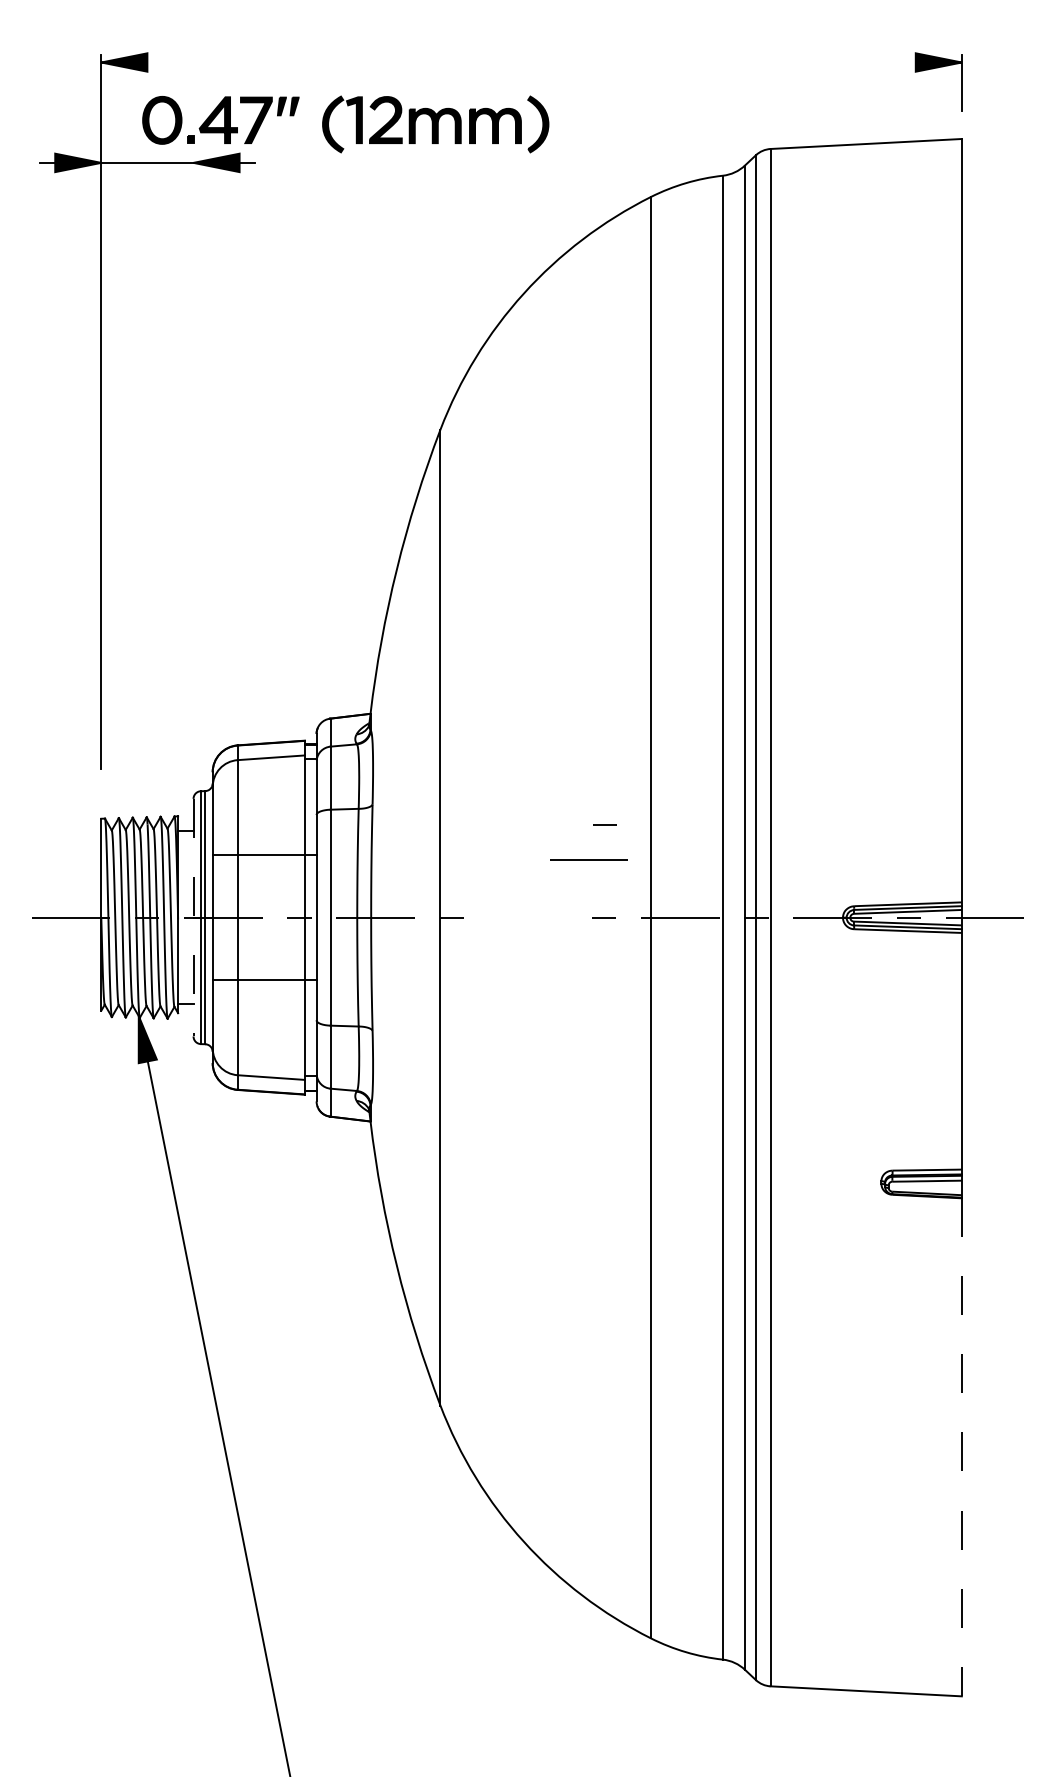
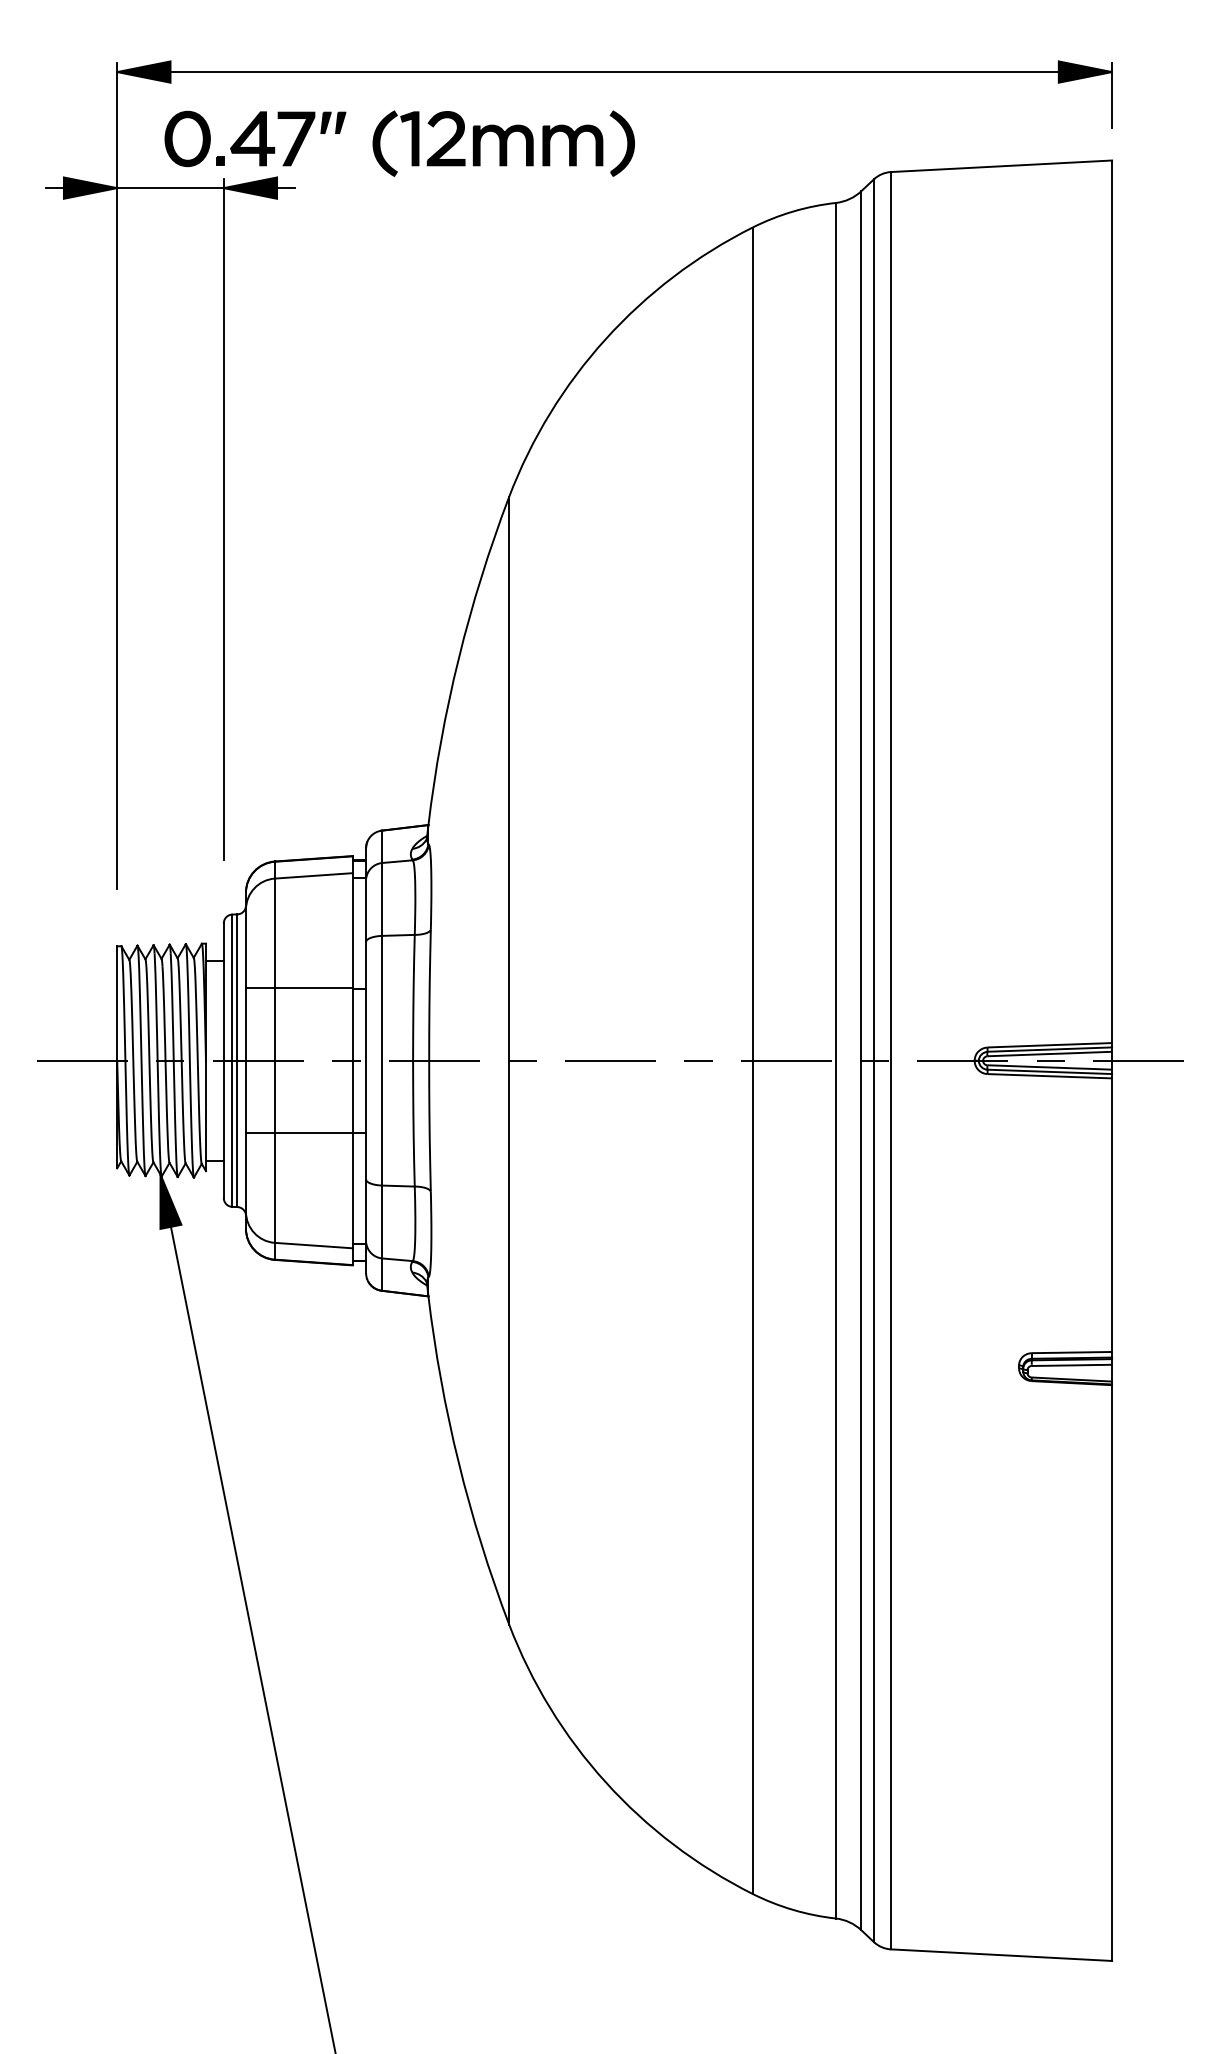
line: (531, 62) -> (614, 72), added
line: (193, 449) -> (223, 519), added
line: (604, 824) -> (698, 953), removed
line: (588, 859) -> (609, 1060), moved
line: (193, 917) -> (223, 1060), dashed -> solid
line: (961, 1447) -> (1111, 1673), dashed -> solid

